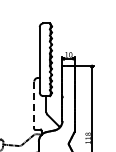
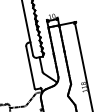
line: (34, 105) -> (30, 67), dashed -> solid

